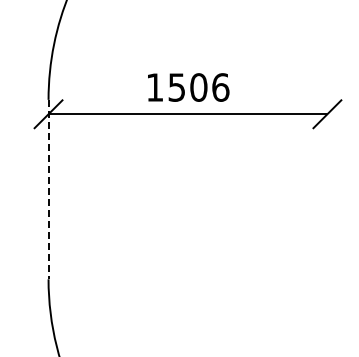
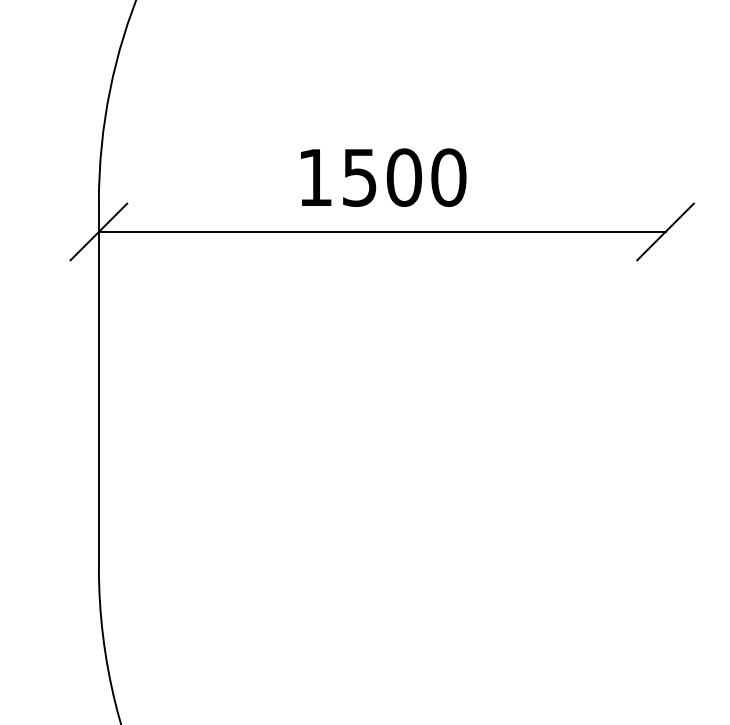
text: (220, 87) -> (448, 177), 1506 -> 1500
line: (48, 189) -> (98, 384), dashed -> solid

